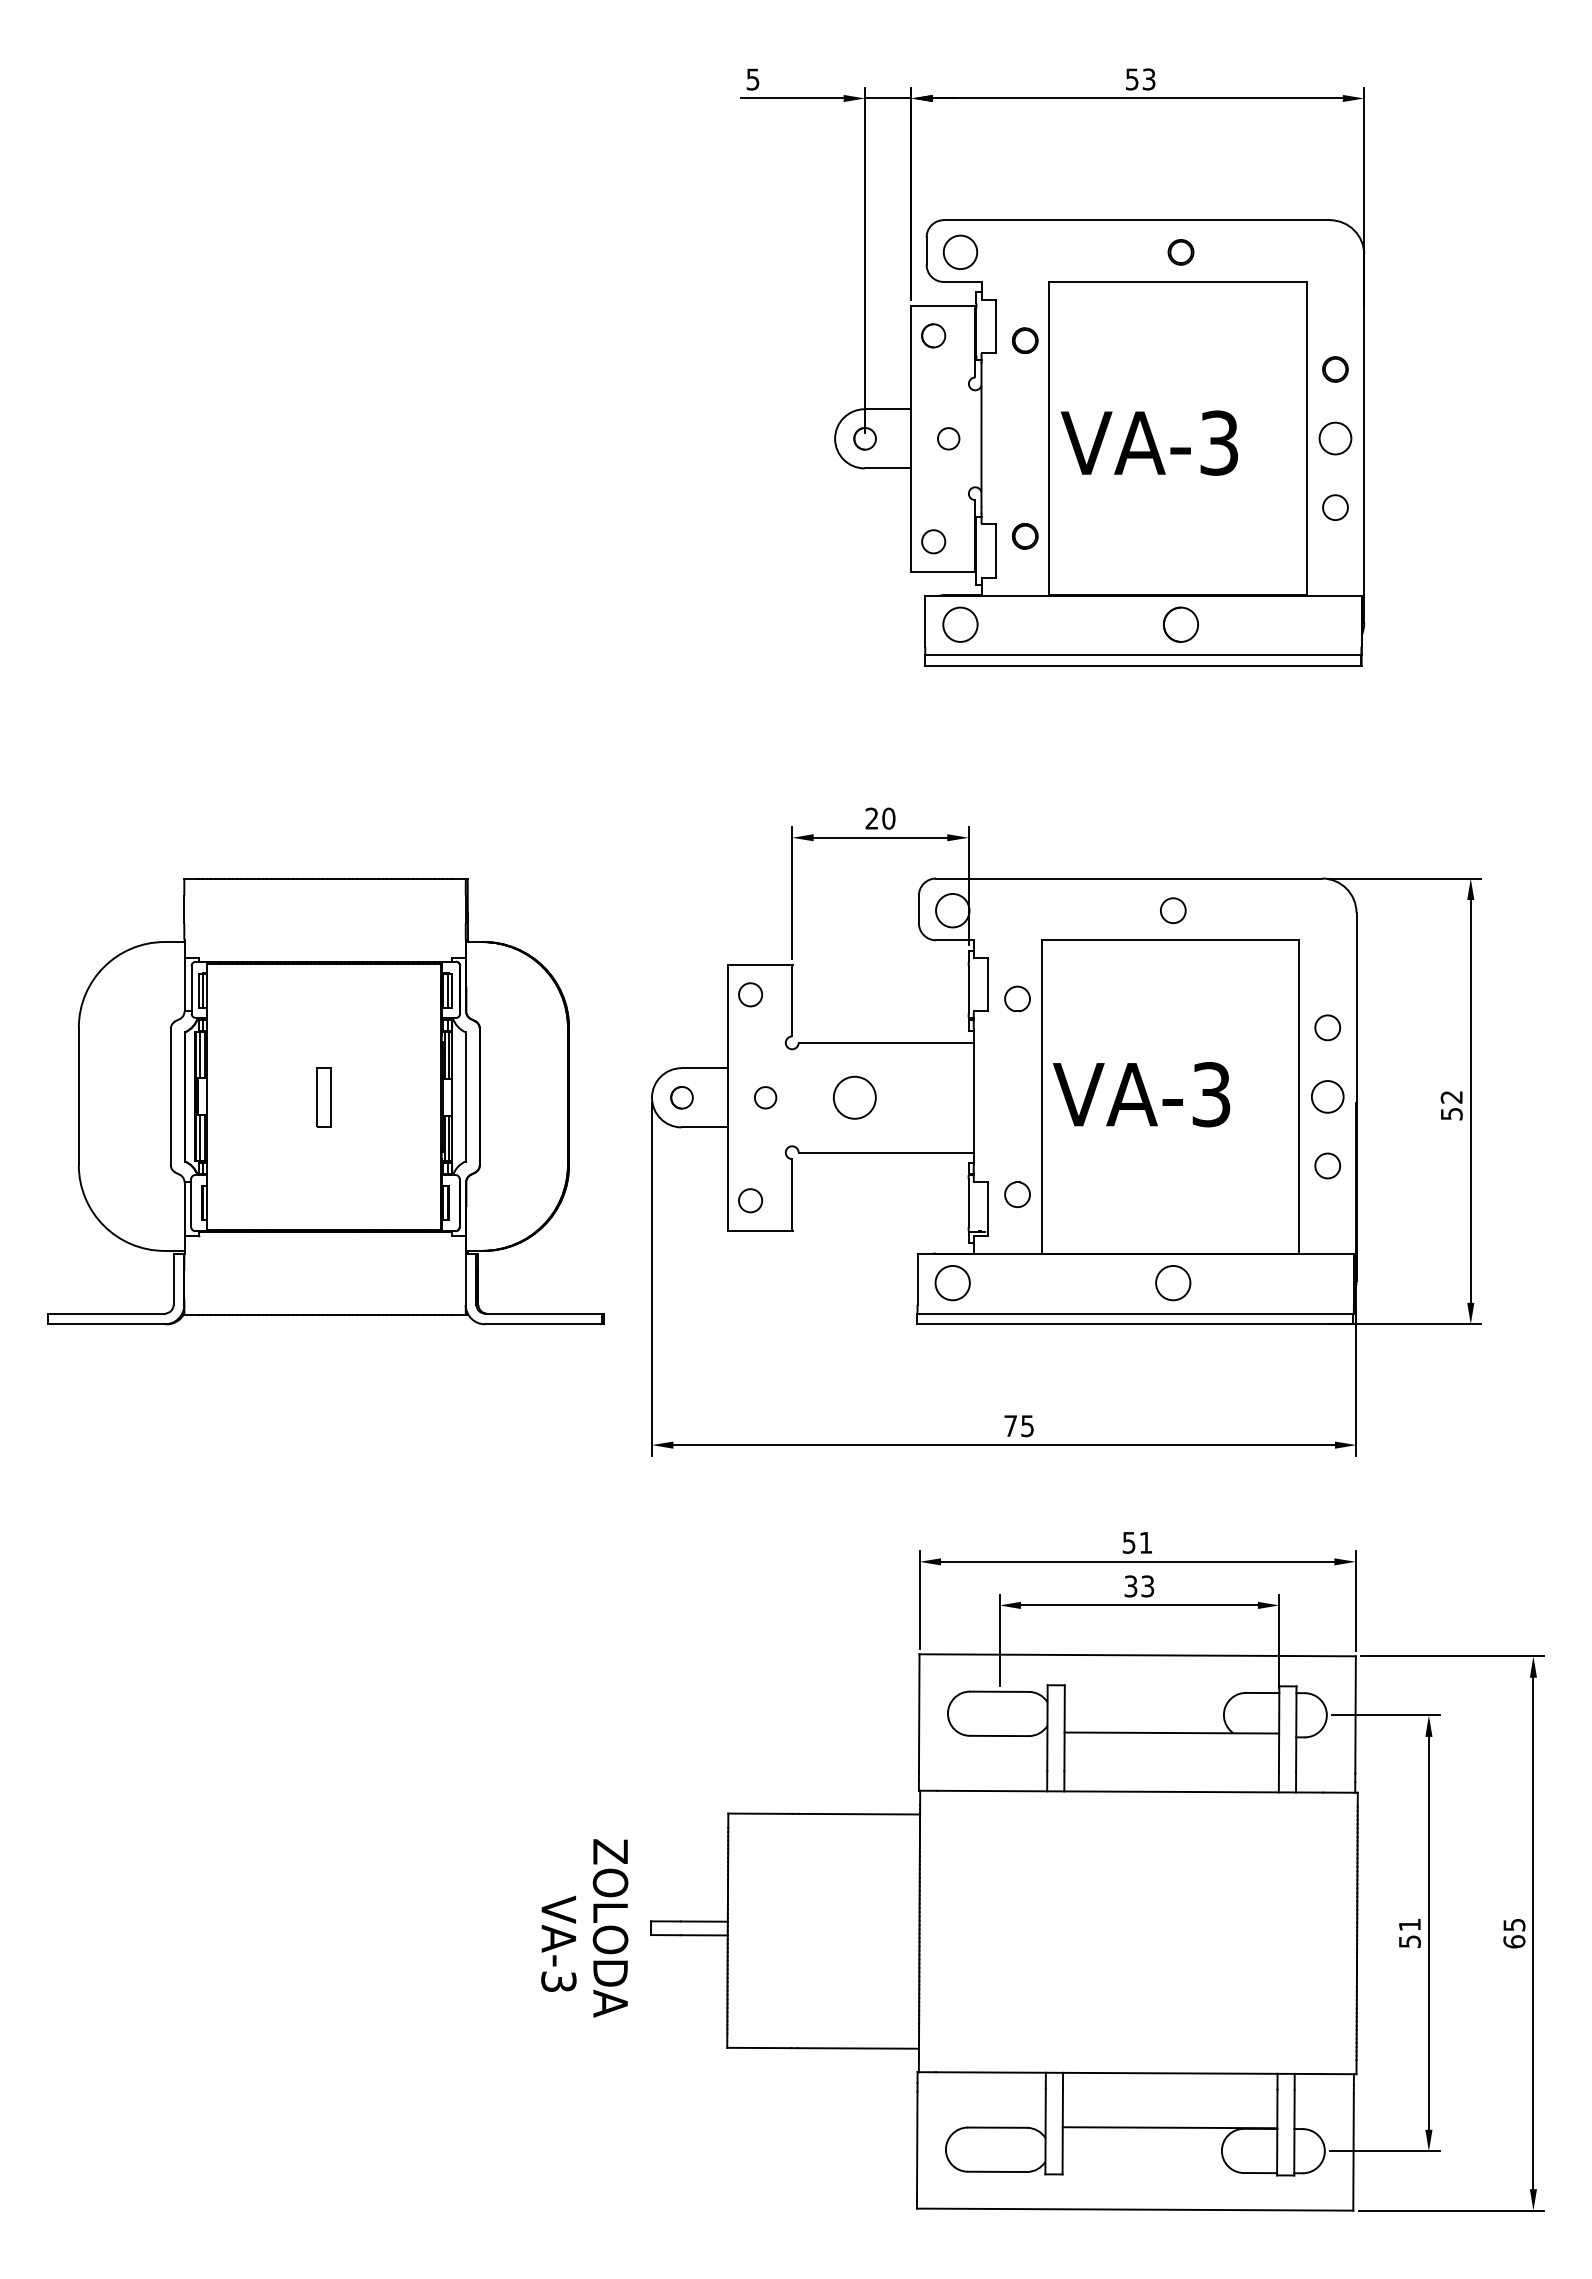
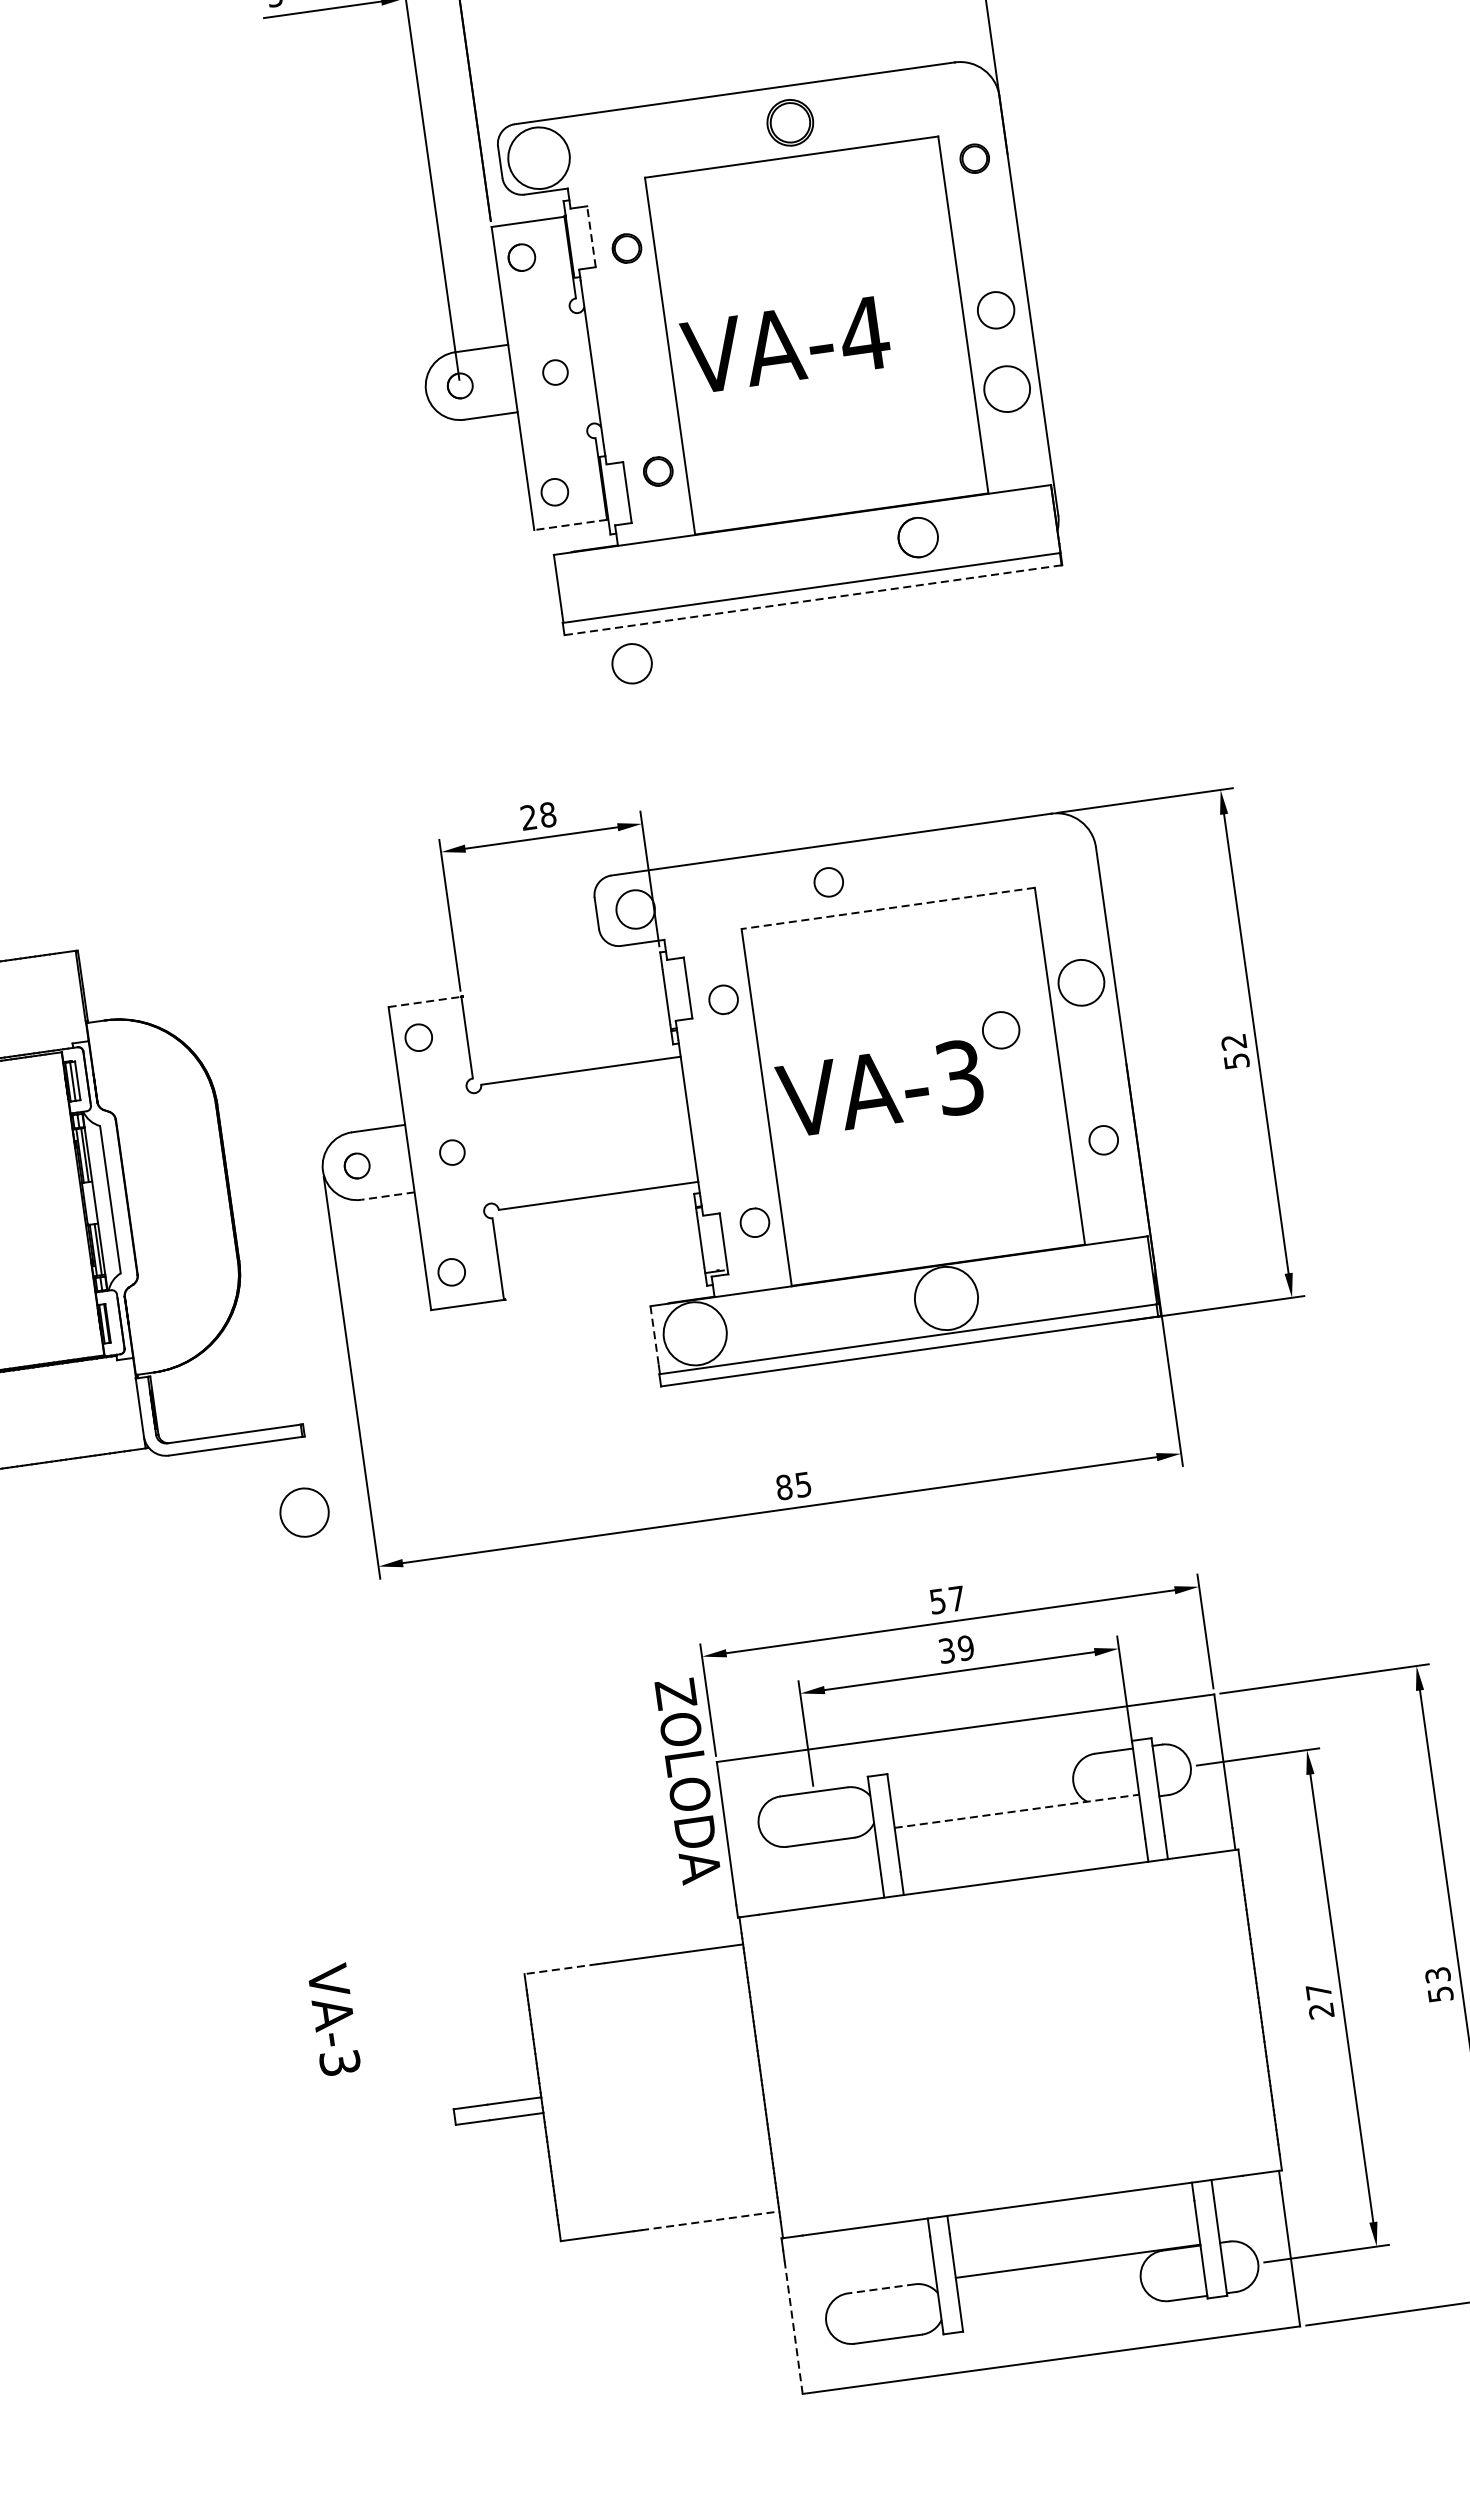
circle: (960, 252) -> (539, 158), size x1.6
part: (1180, 252) -> (789, 123), size x1.6
line: (996, 326) -> (591, 236), solid -> dashed
circle: (1335, 369) -> (974, 158), moved
text: (1218, 442) -> (863, 333), VA-3 -> VA-4
circle: (1335, 507) -> (1007, 388), size x1.6
line: (943, 571) -> (570, 524), solid -> dashed
circle: (960, 624) -> (632, 663), moved
circle: (1180, 624) -> (917, 537), moved
line: (1142, 665) -> (812, 599), solid -> dashed
text: (888, 818) -> (547, 814), 20 -> 28
circle: (1173, 910) -> (829, 882), moved
line: (1170, 940) -> (888, 908), solid -> dashed
line: (760, 964) -> (425, 1001), solid -> dashed
circle: (1327, 1027) -> (1081, 982), size x1.6
circle: (1327, 1096) -> (1000, 1029), moved
circle: (854, 1097) -> (304, 1512), moved
line: (704, 1127) -> (387, 1196), solid -> dashed
line: (917, 1279) -> (654, 1335), solid -> dashed
circle: (952, 1282) -> (694, 1333), size x1.6
circle: (1173, 1282) -> (946, 1297), size x1.6
text: (1010, 1426) -> (784, 1487), 75 -> 85
text: (1145, 1542) -> (956, 1598), 51 -> 57
text: (1147, 1586) -> (965, 1648), 33 -> 39
line: (1172, 1733) -> (1017, 1811), solid -> dashed
line: (760, 1813) -> (561, 1968), solid -> dashed
text: (610, 1928) -> (688, 1781), moved
text: (1409, 1933) -> (1319, 2001), 51 -> 27
text: (1514, 1933) -> (1439, 1984), 65 -> 53
text: (558, 1943) -> (333, 2019), moved
line: (858, 2048) -> (710, 2220), solid -> dashed
line: (997, 2127) -> (881, 2288), solid -> dashed
line: (917, 2150) -> (794, 2327), solid -> dashed

